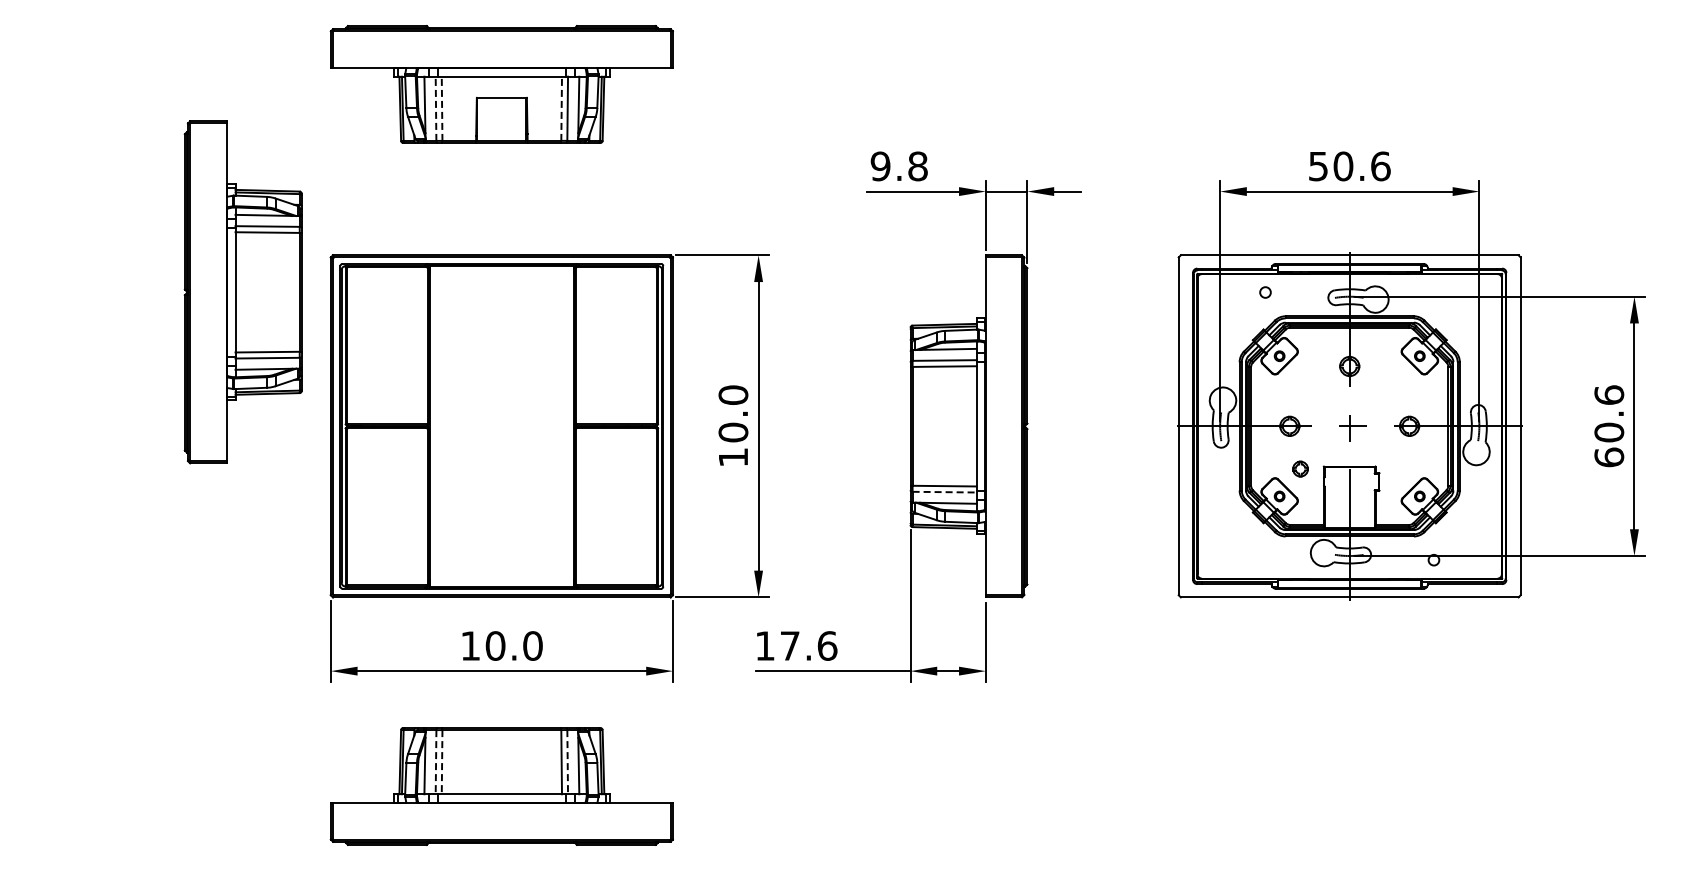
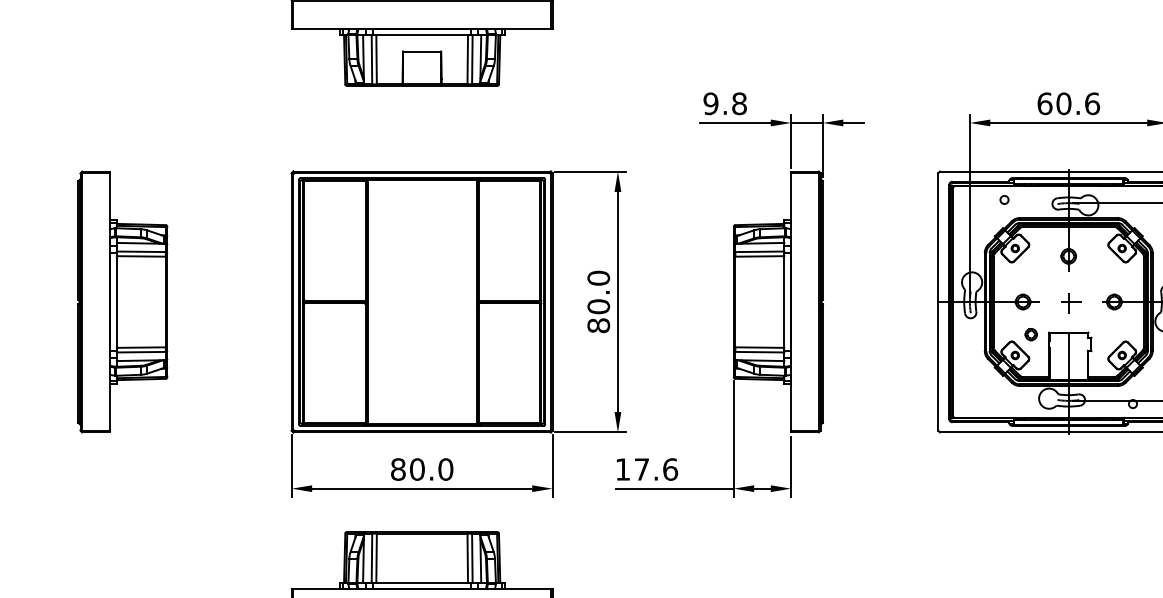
line: (436, 108) -> (372, 59), dashed -> solid
line: (442, 108) -> (376, 59), dashed -> solid
line: (561, 108) -> (467, 59), dashed -> solid
text: (1318, 166) -> (1044, 103), 50.6 -> 60.6
part: (242, 292) -> (122, 302), moved
text: (733, 457) -> (598, 325), 10.0 -> 80.0
line: (945, 492) -> (760, 352), dashed -> solid
text: (470, 645) -> (398, 469), 10.0 -> 80.0
line: (436, 762) -> (372, 558), dashed -> solid
line: (442, 762) -> (376, 558), dashed -> solid
line: (567, 762) -> (472, 558), dashed -> solid

